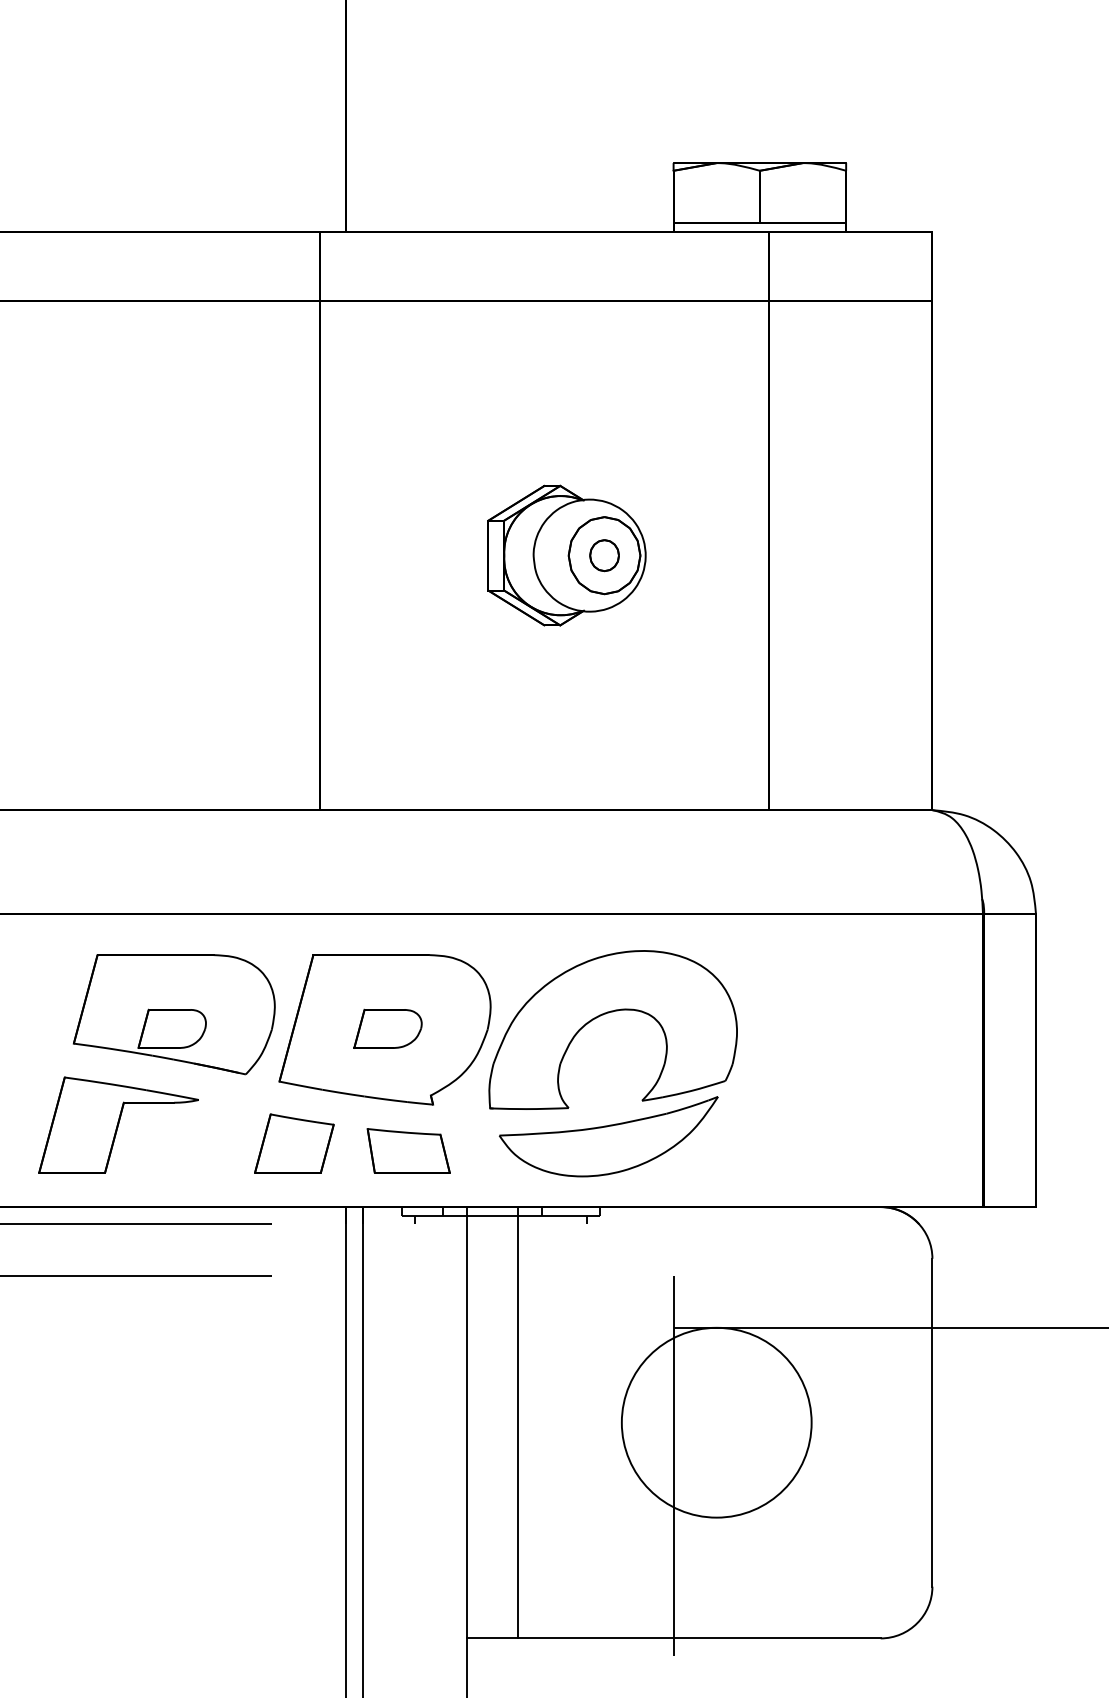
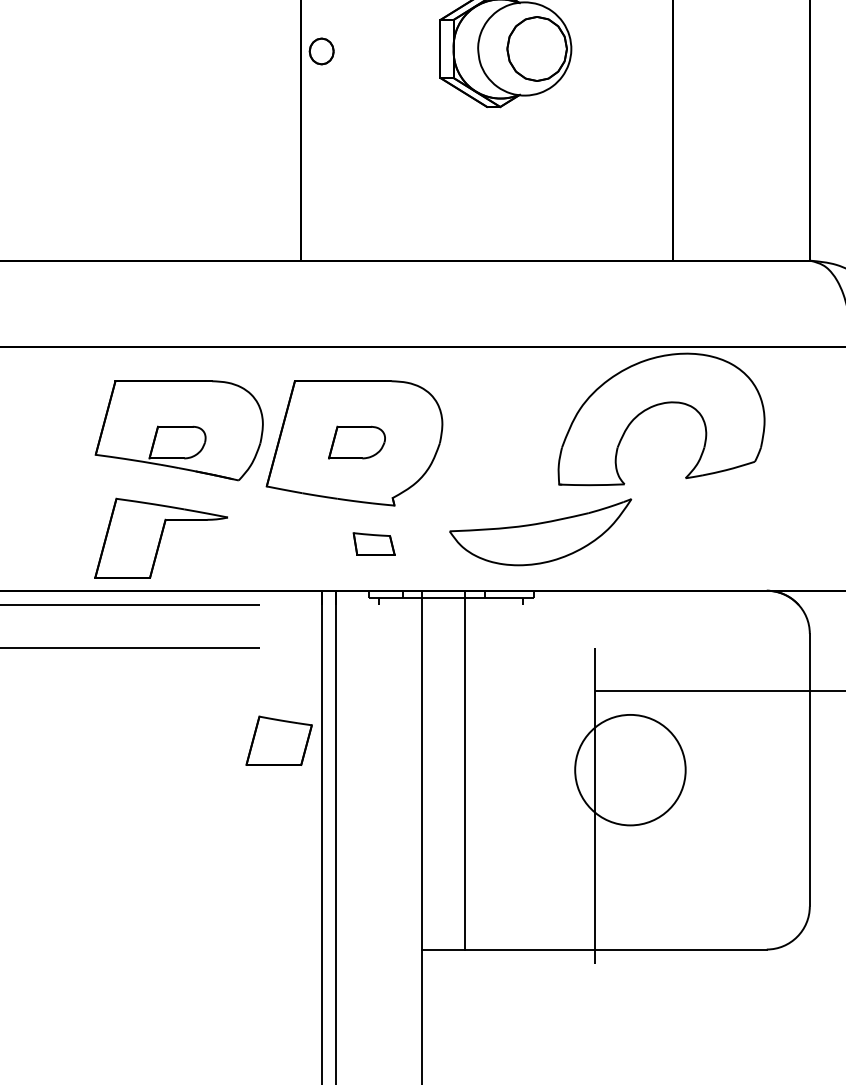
part: (604, 555) -> (321, 51), moved
part: (608, 1013) -> (657, 405), moved
part: (118, 1124) -> (161, 537), moved
part: (294, 1143) -> (279, 740), moved
part: (408, 1150) -> (374, 543), size x0.6
circle: (716, 1422) -> (630, 769), size x0.7

